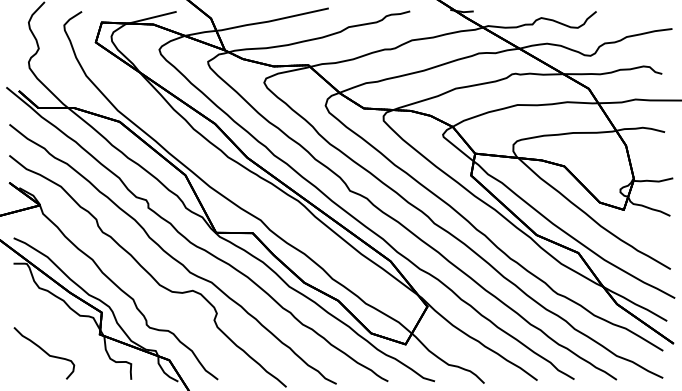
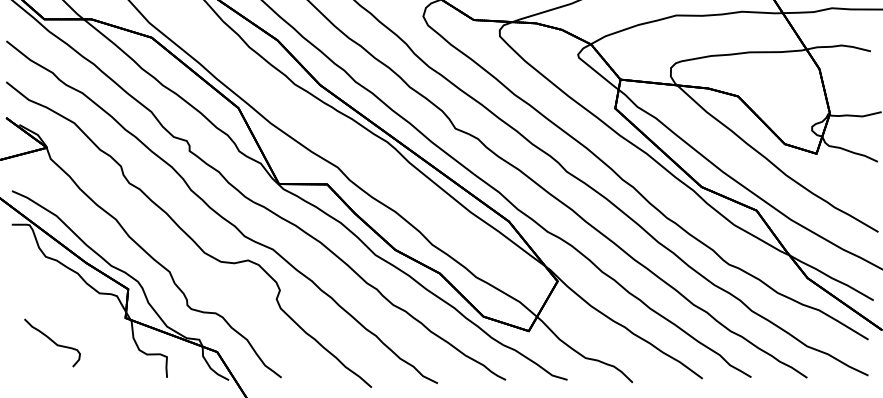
part: (44, 353) -> (52, 343), size x0.7

